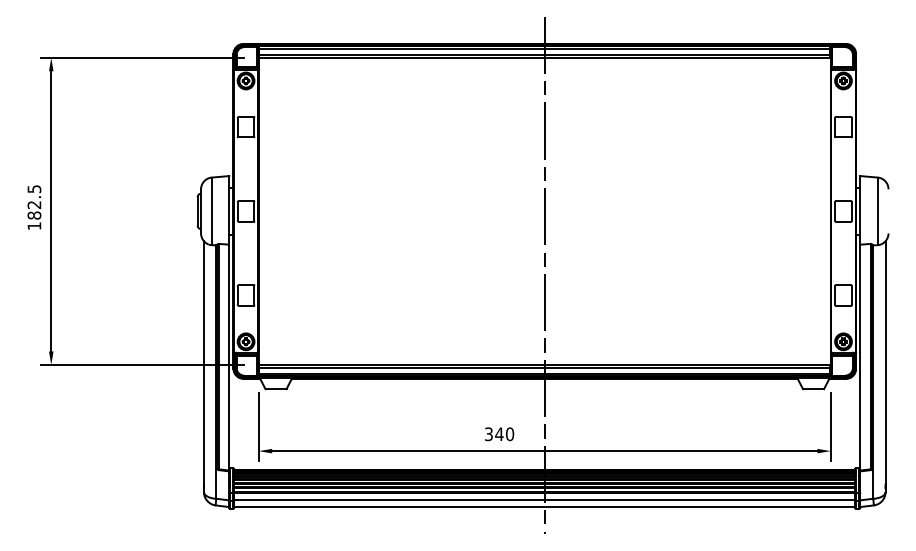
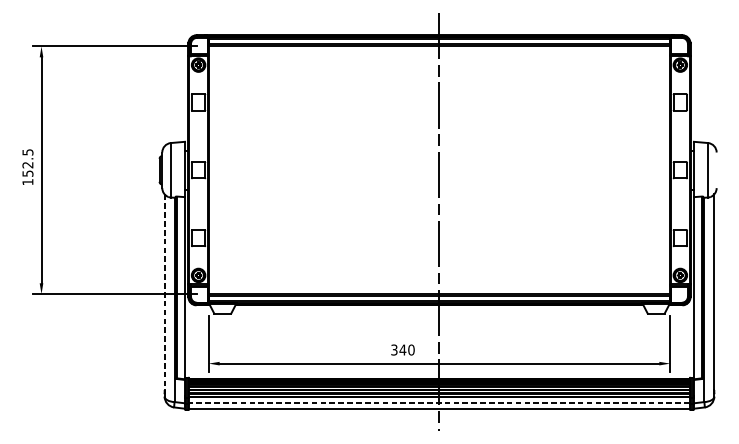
text: (34, 215) -> (27, 173), 182.5 -> 152.5
line: (204, 363) -> (165, 292), solid -> dashed
line: (544, 500) -> (439, 403), solid -> dashed

